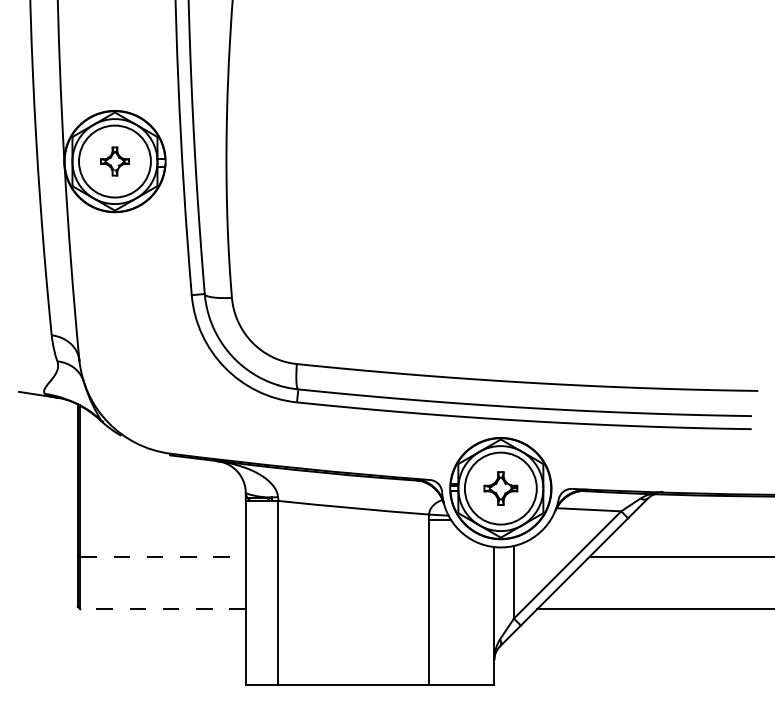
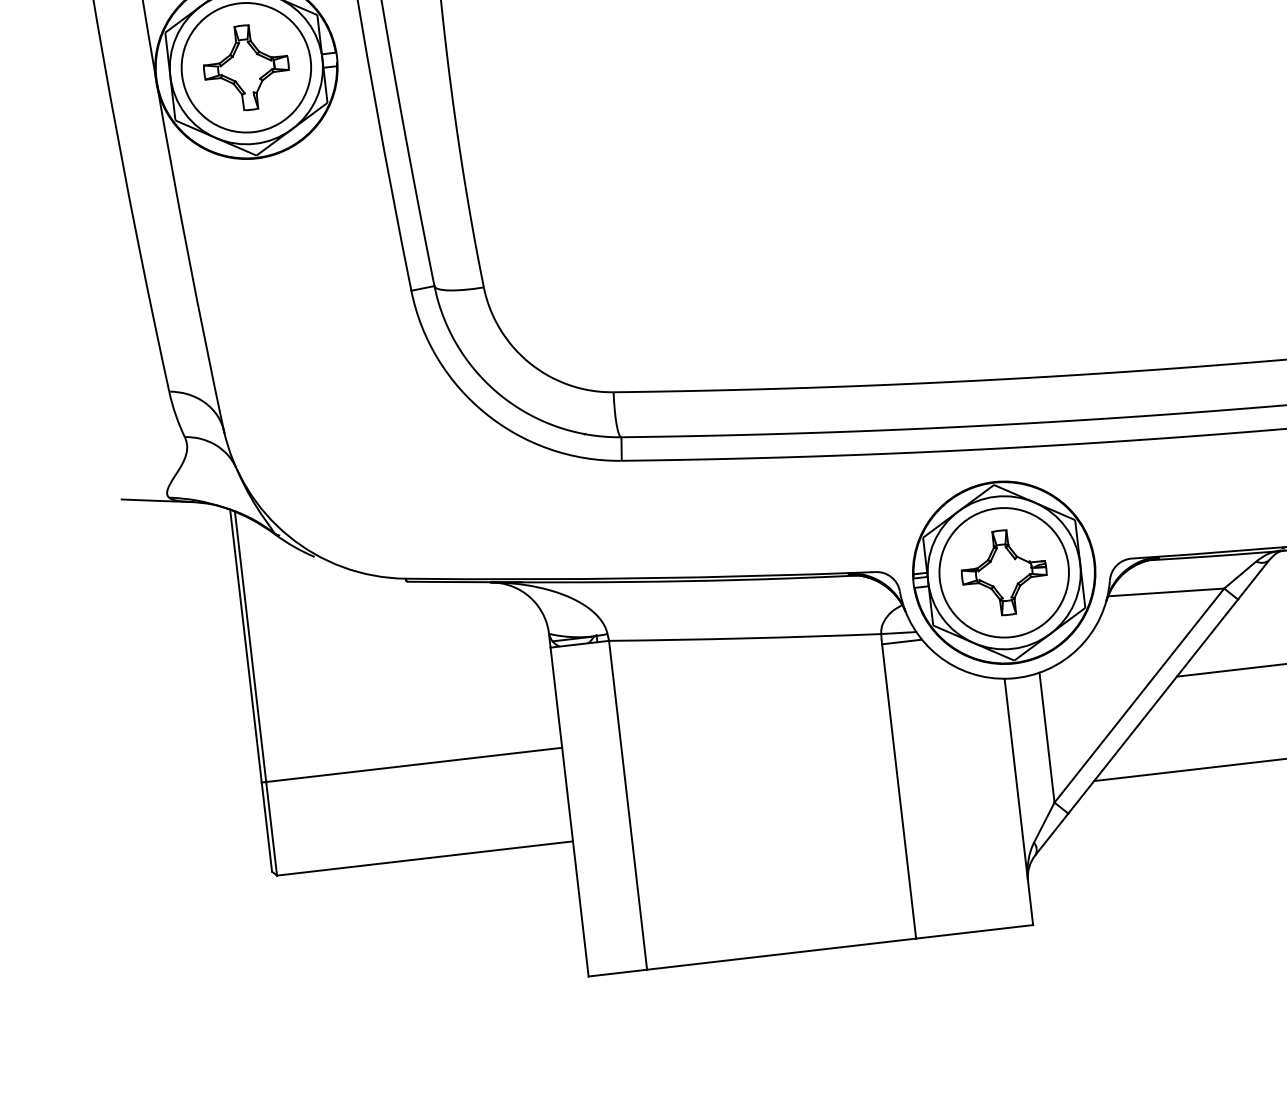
part: (114, 161) -> (245, 67), size x1.67
part: (500, 488) -> (1003, 572), size x1.43
line: (163, 556) -> (414, 764), dashed -> solid
line: (163, 609) -> (425, 858), dashed -> solid

